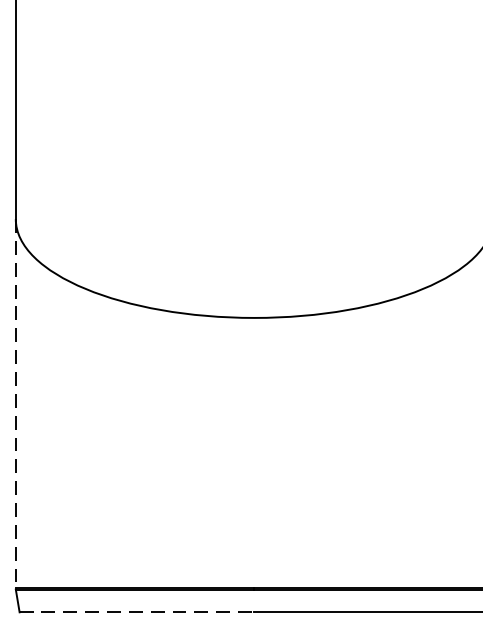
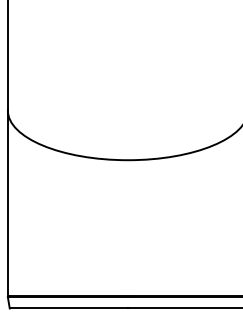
line: (15, 403) -> (7, 203), dashed -> solid
line: (138, 612) -> (69, 308), dashed -> solid

